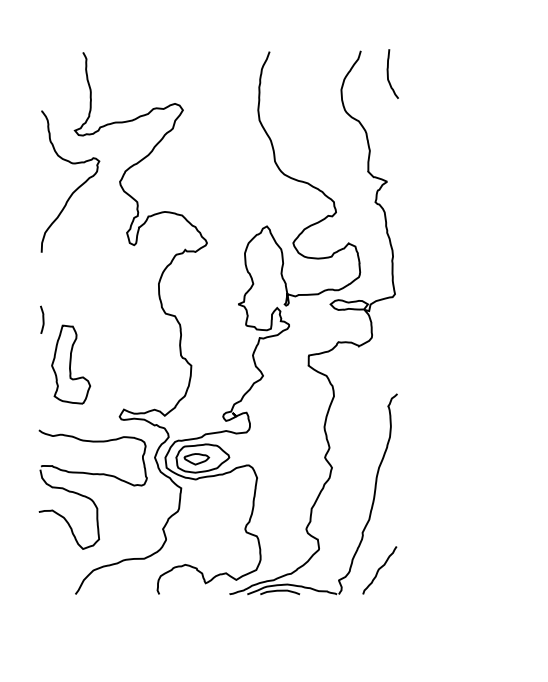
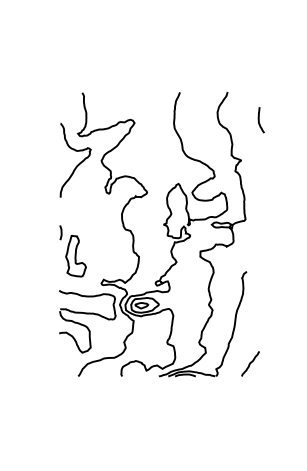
curve: (389, 74) -> (259, 120), moved
line: (379, 569) -> (250, 363), moved

